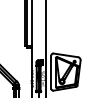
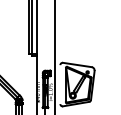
line: (51, 71) -> (60, 83), removed

